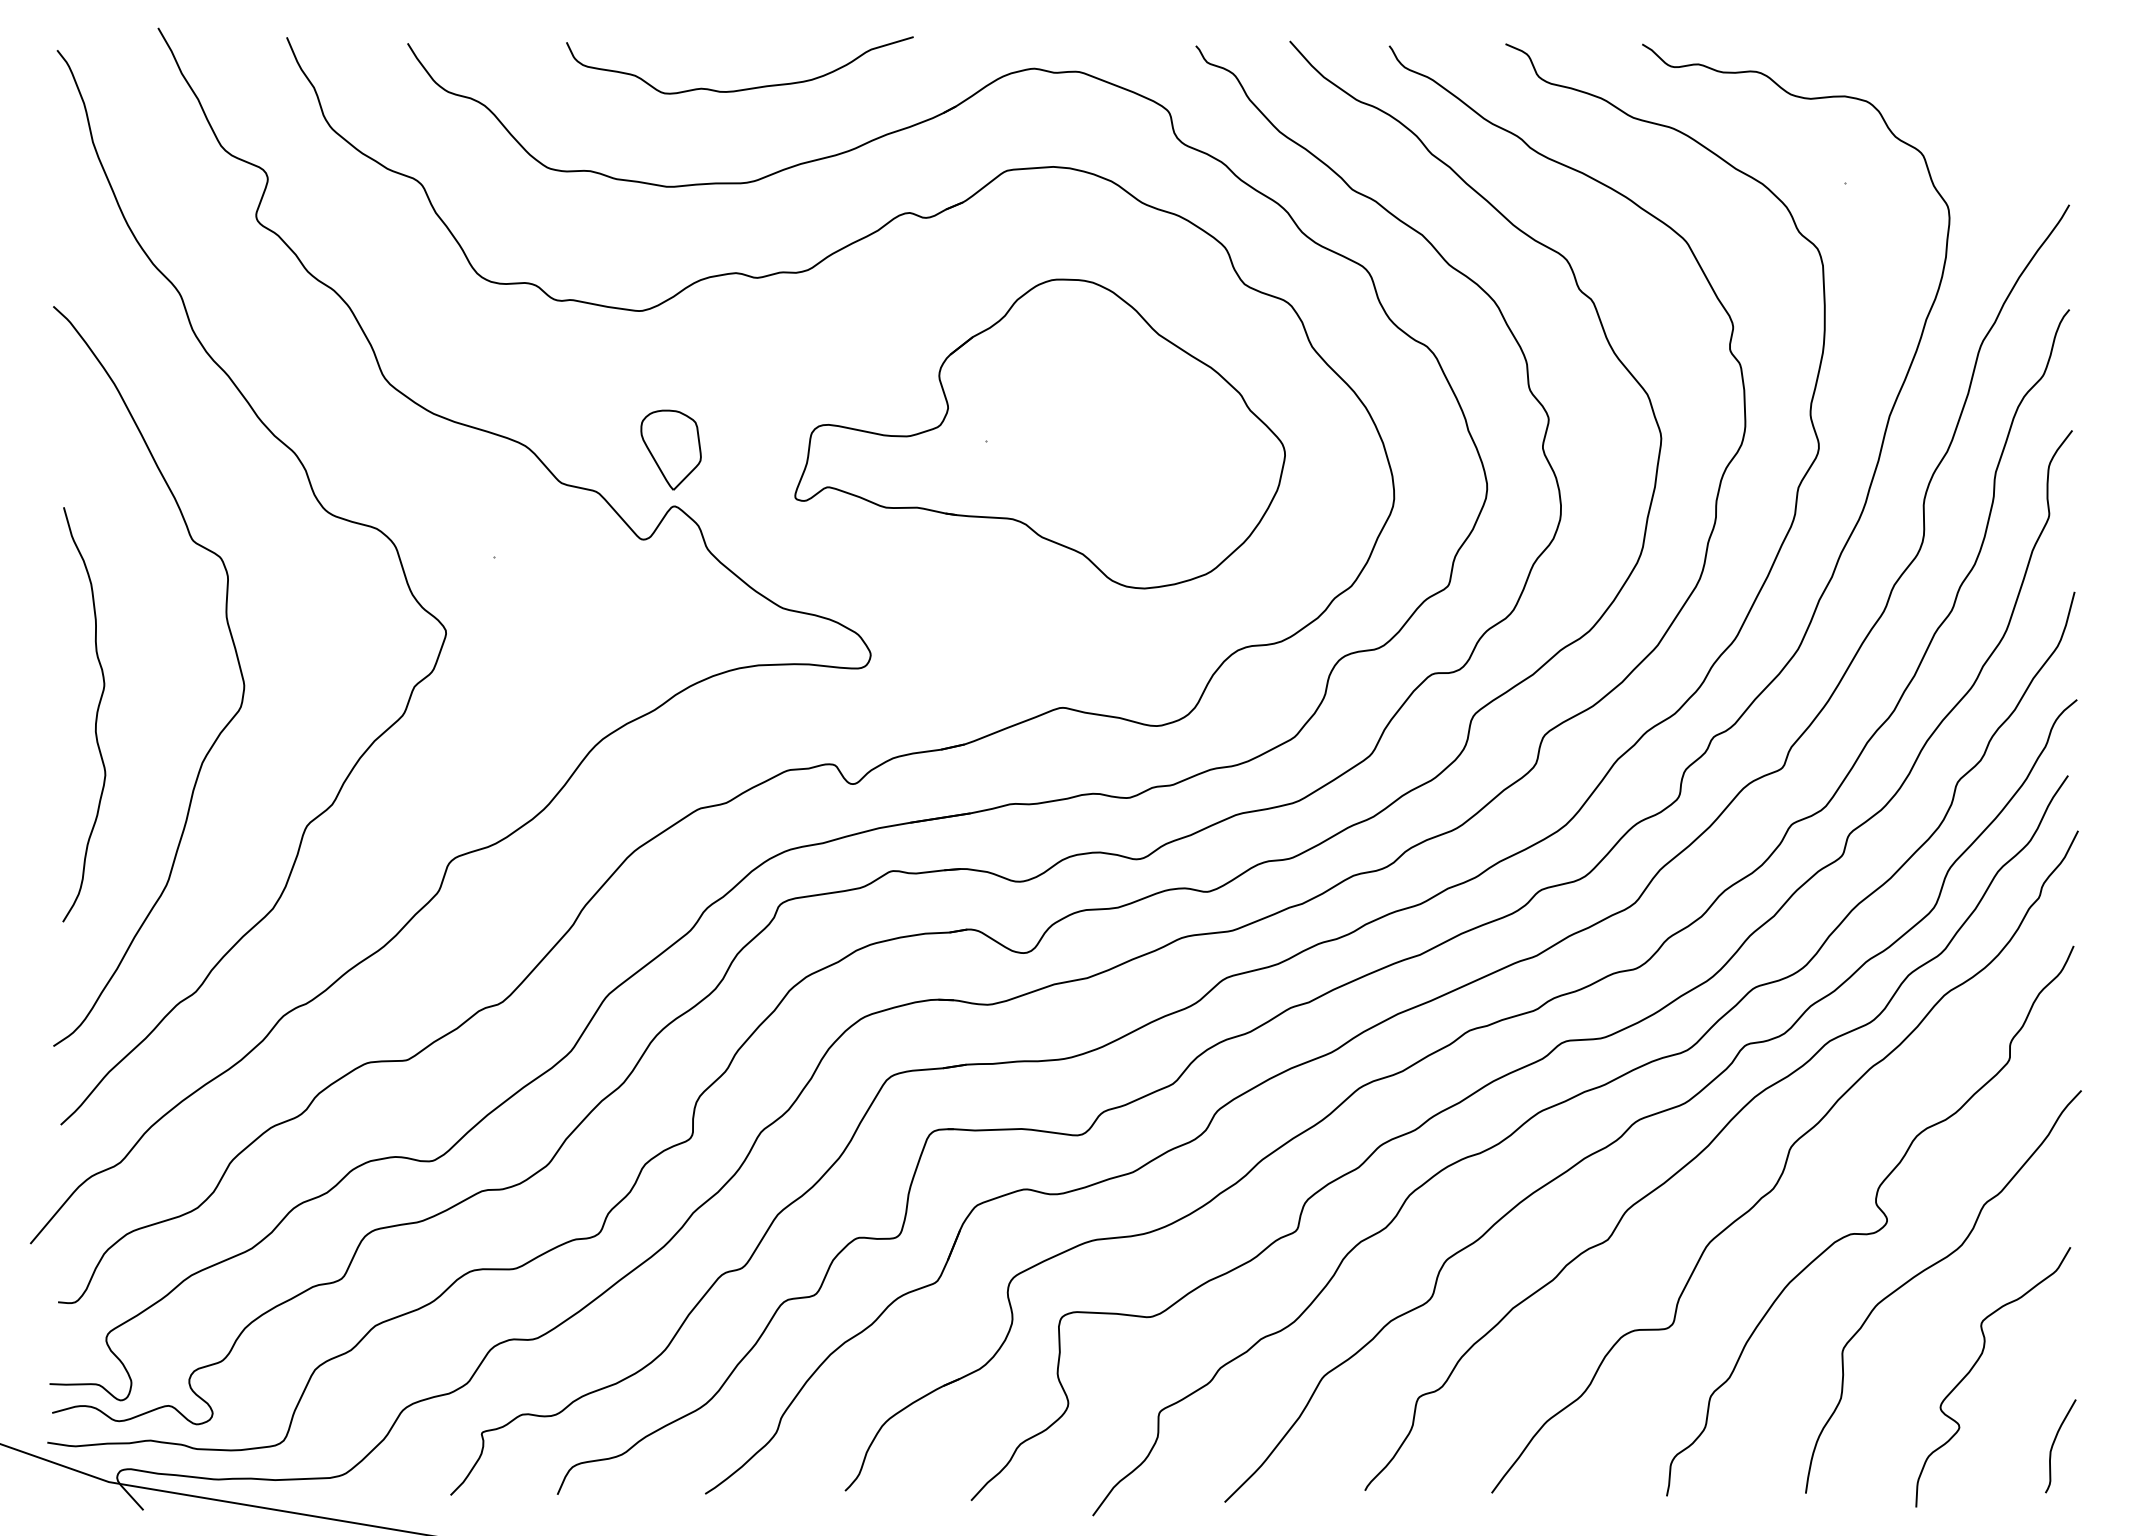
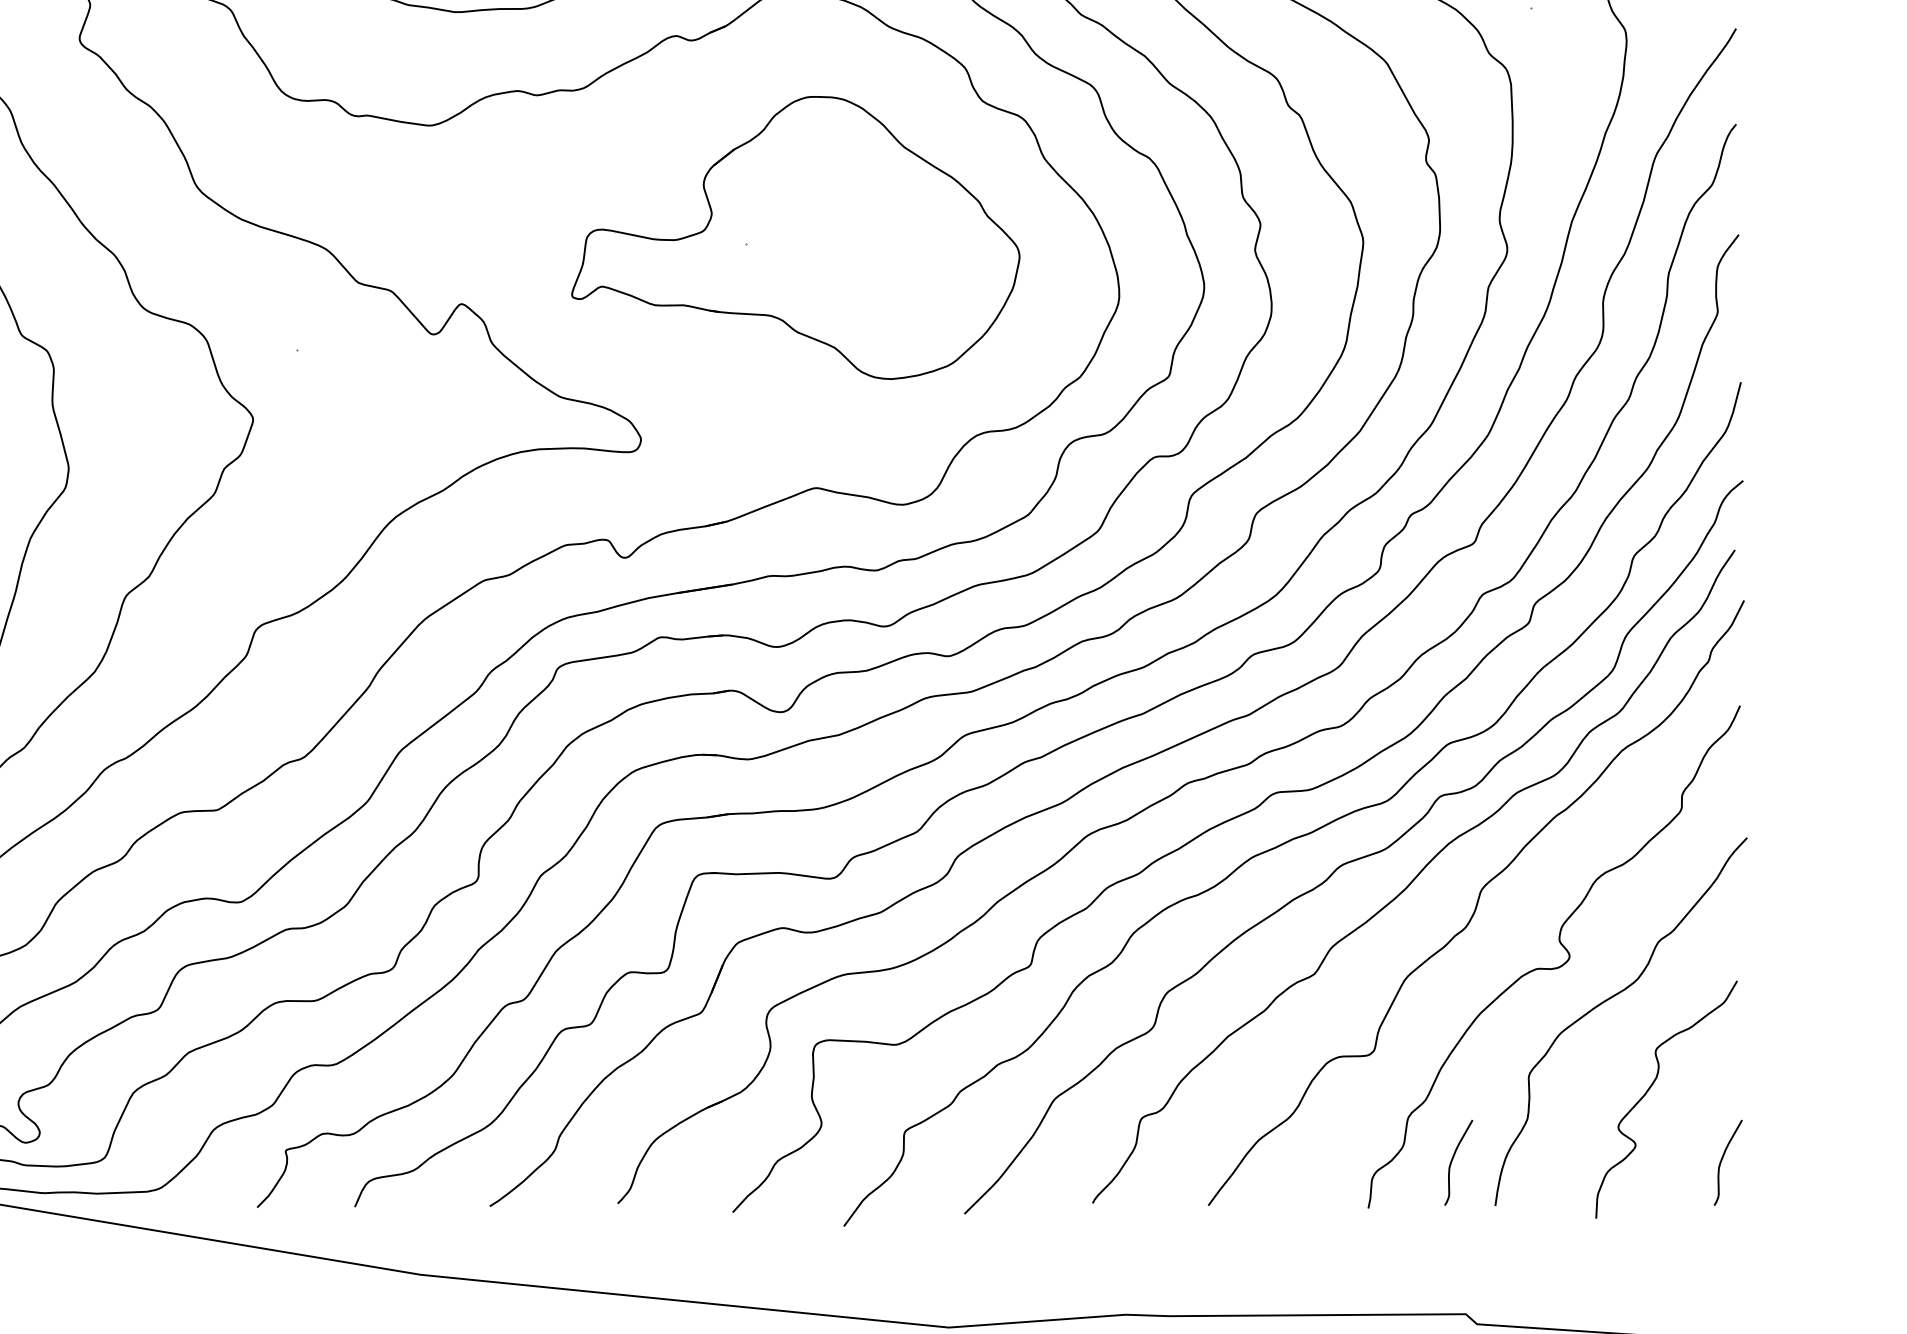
part: (670, 449) -> (458, 252), removed
curve: (1759, 1443) -> (1453, 1160), added

